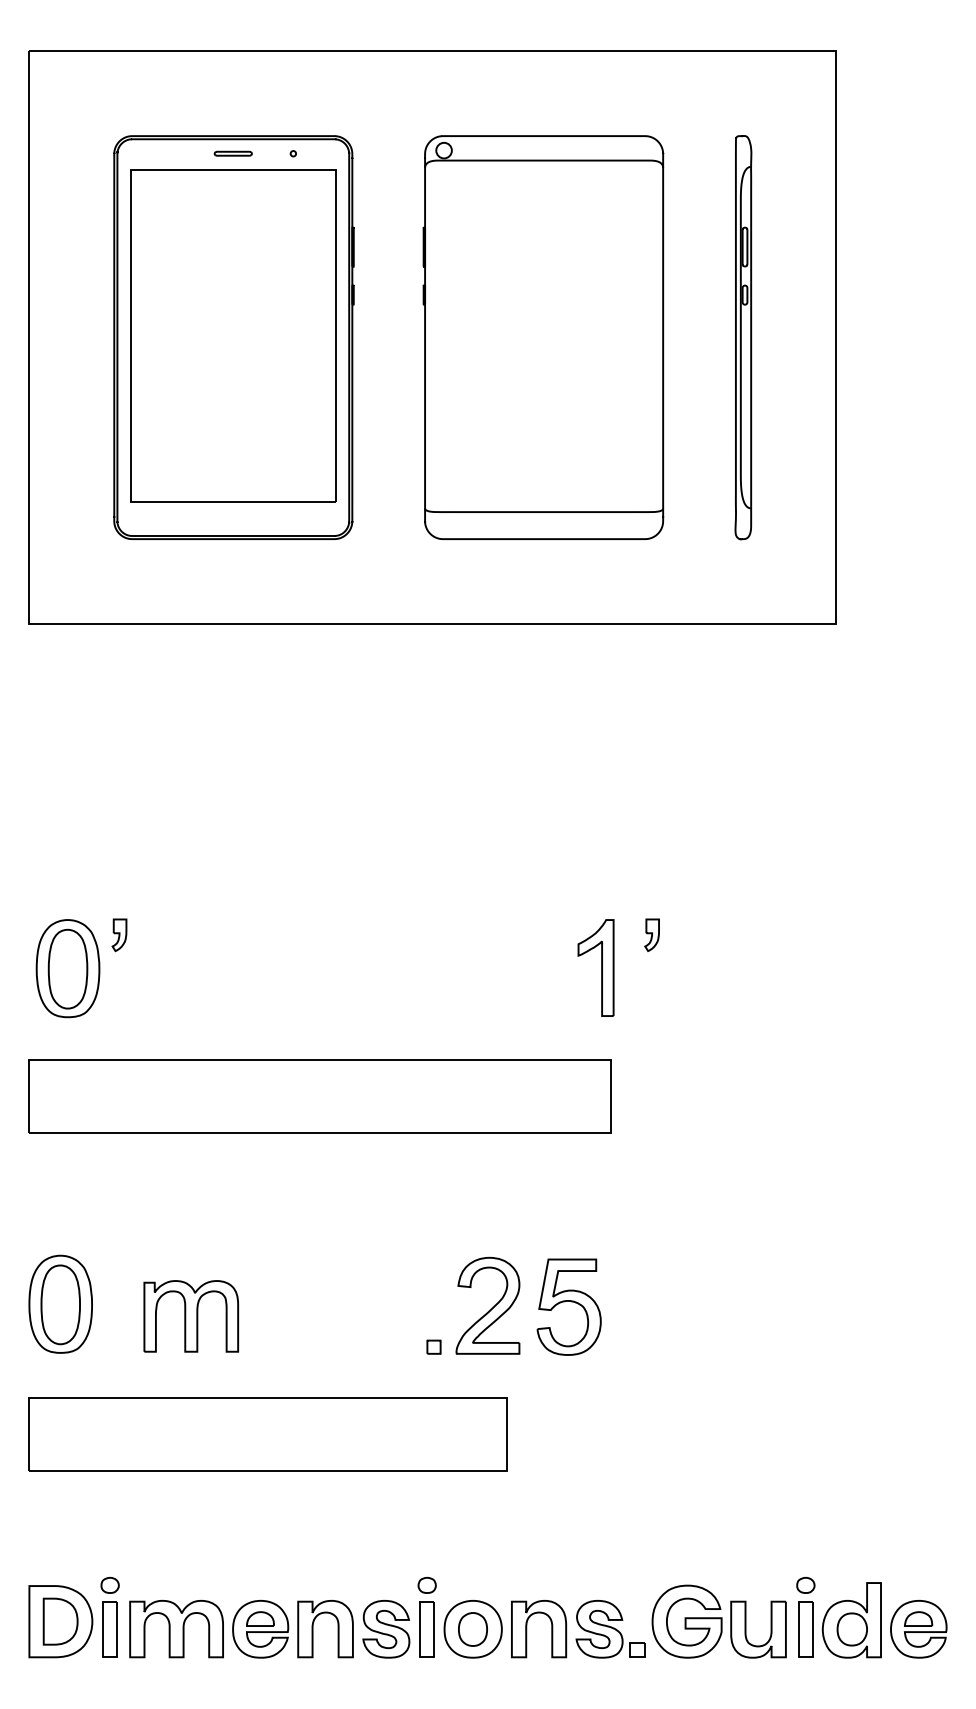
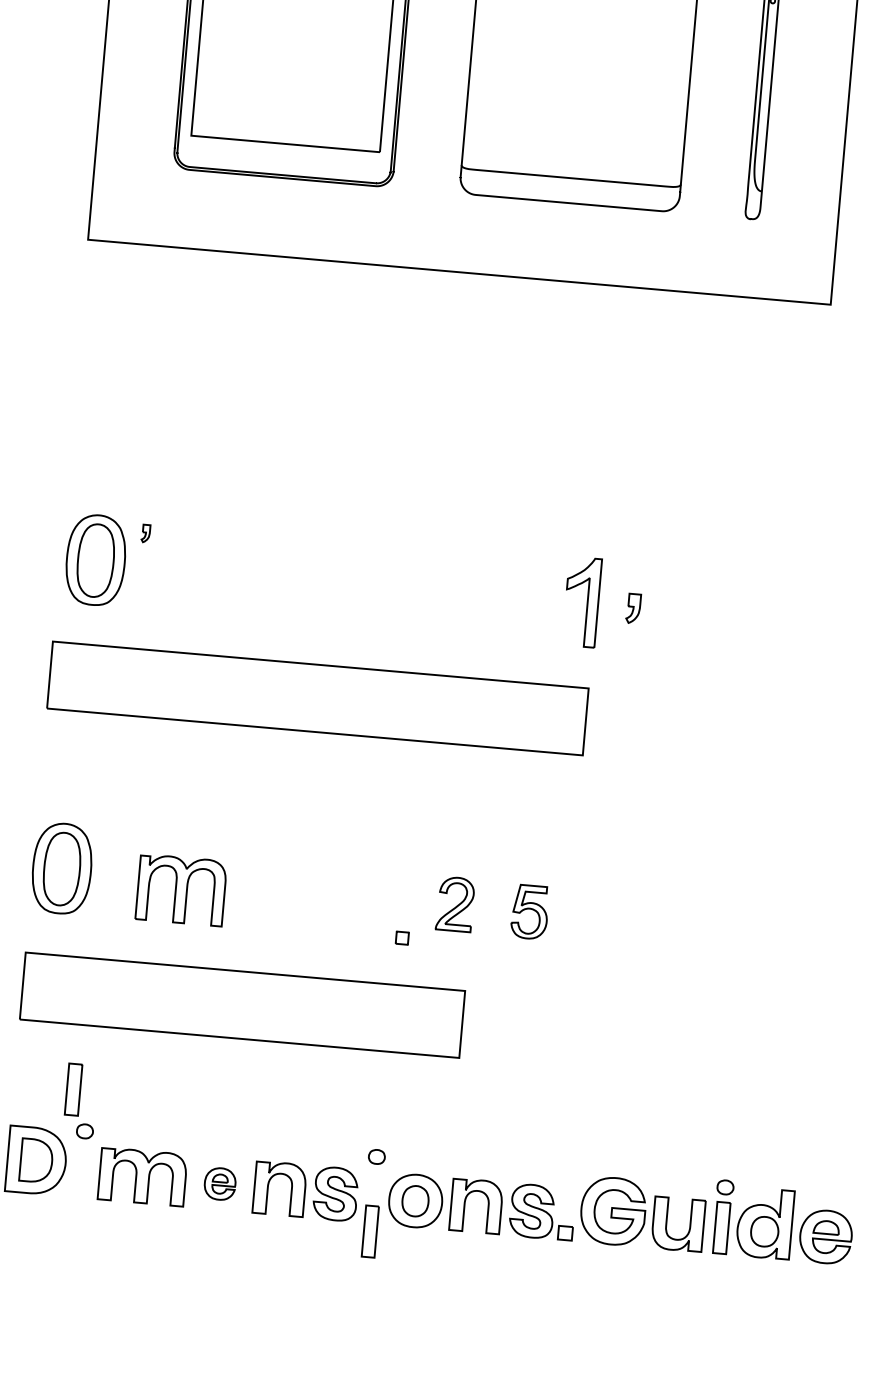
part: (651, 934) -> (633, 607), moved
part: (119, 935) -> (145, 533), size x0.6
part: (487, 1305) -> (454, 904), size x0.6
part: (568, 1306) -> (529, 911), size x0.6
part: (109, 1629) -> (73, 1089), moved
part: (260, 1629) -> (219, 1184), size x0.6
part: (426, 1629) -> (369, 1231), moved

